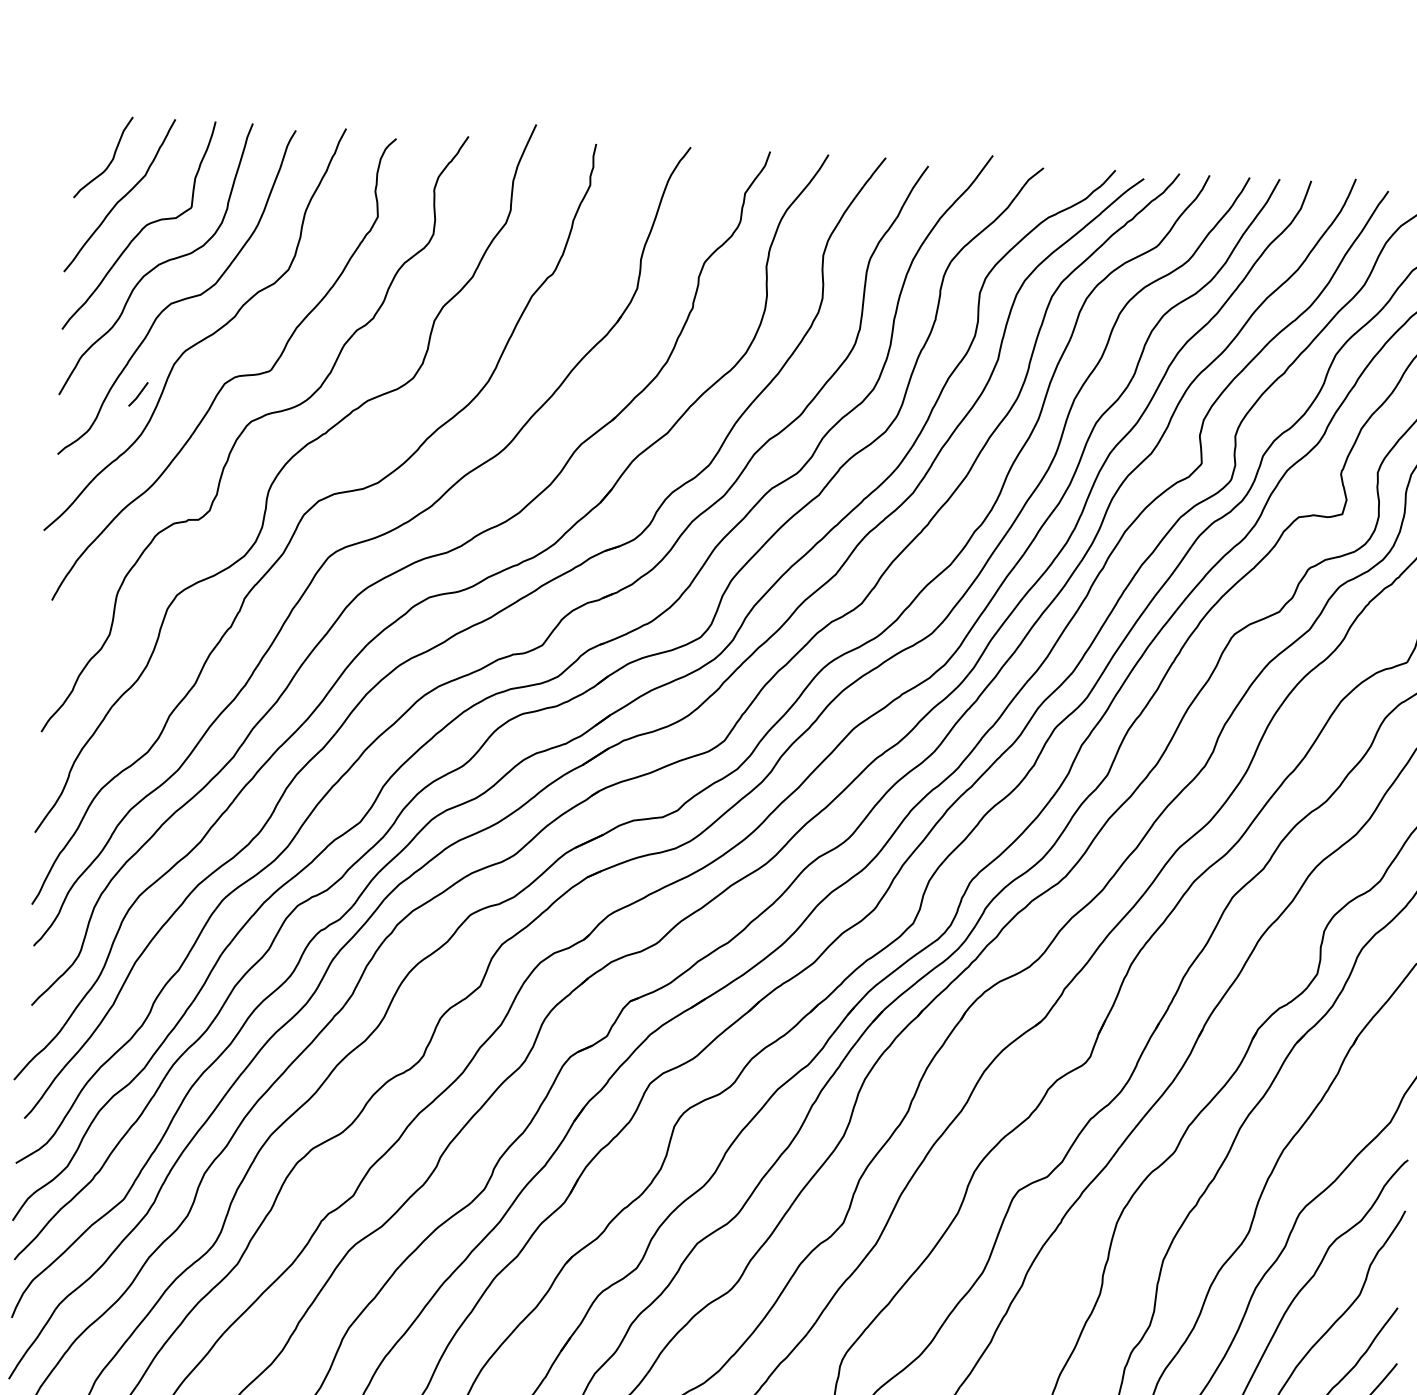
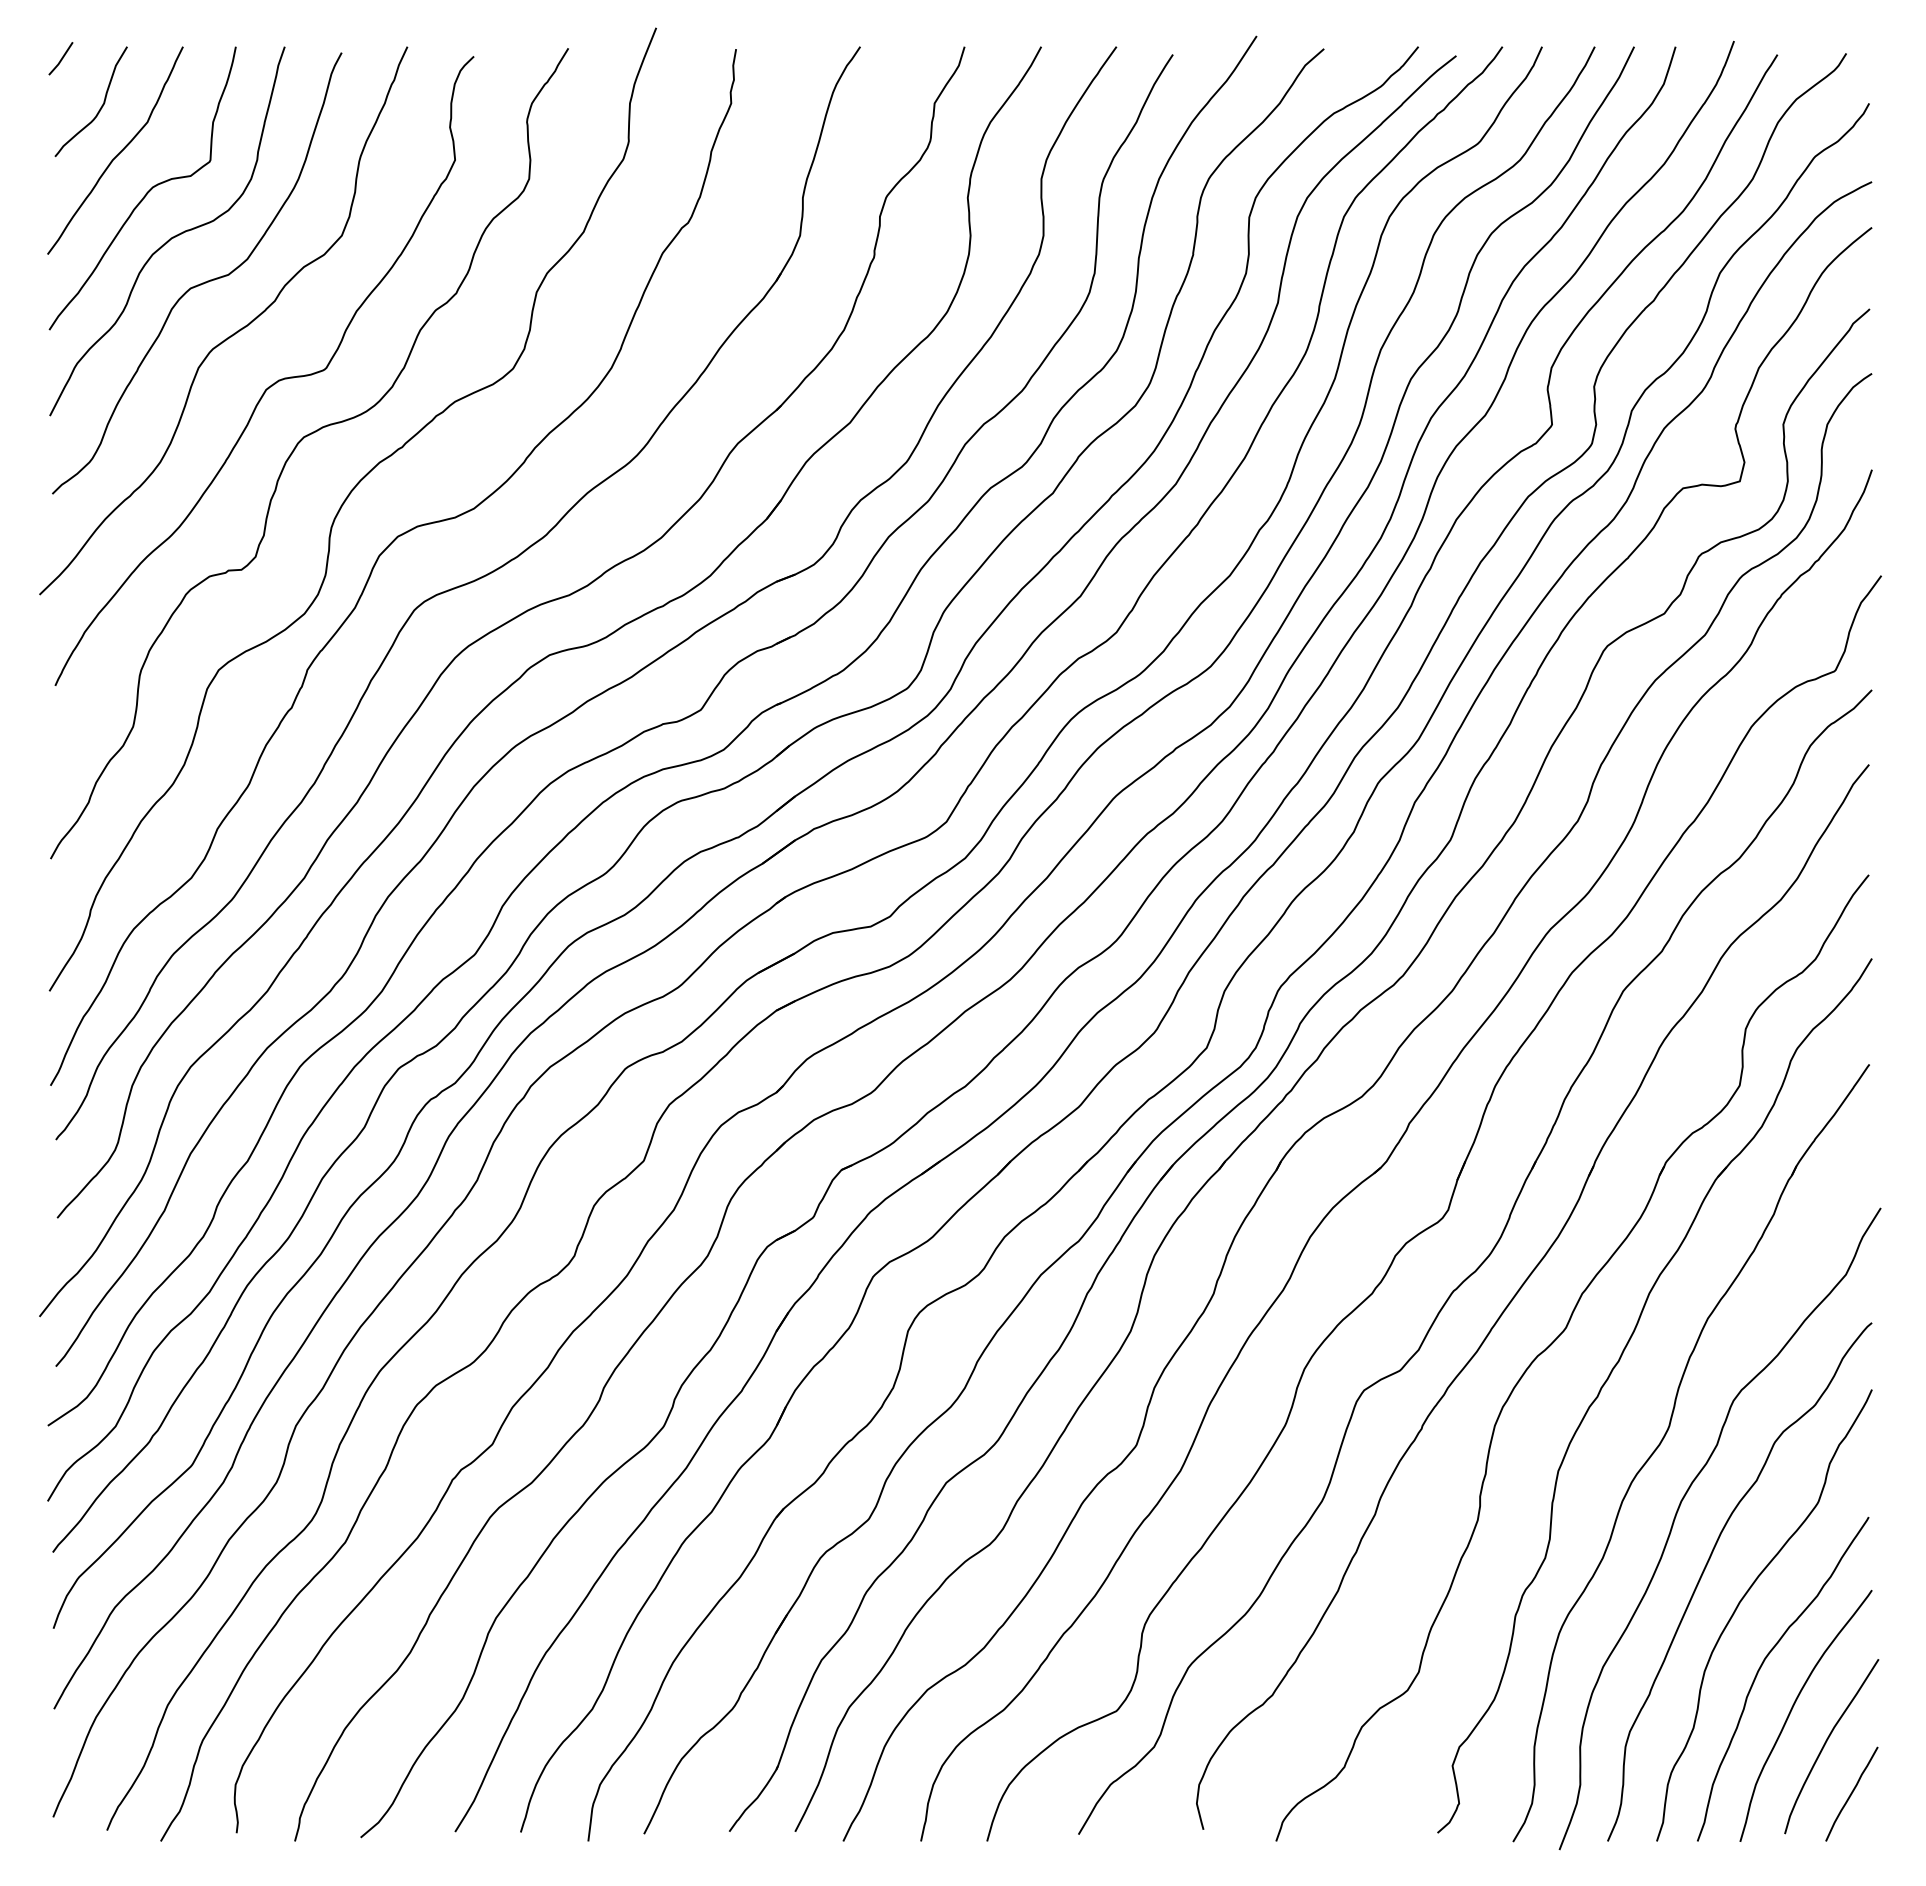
line: (138, 394) -> (61, 58), moved

